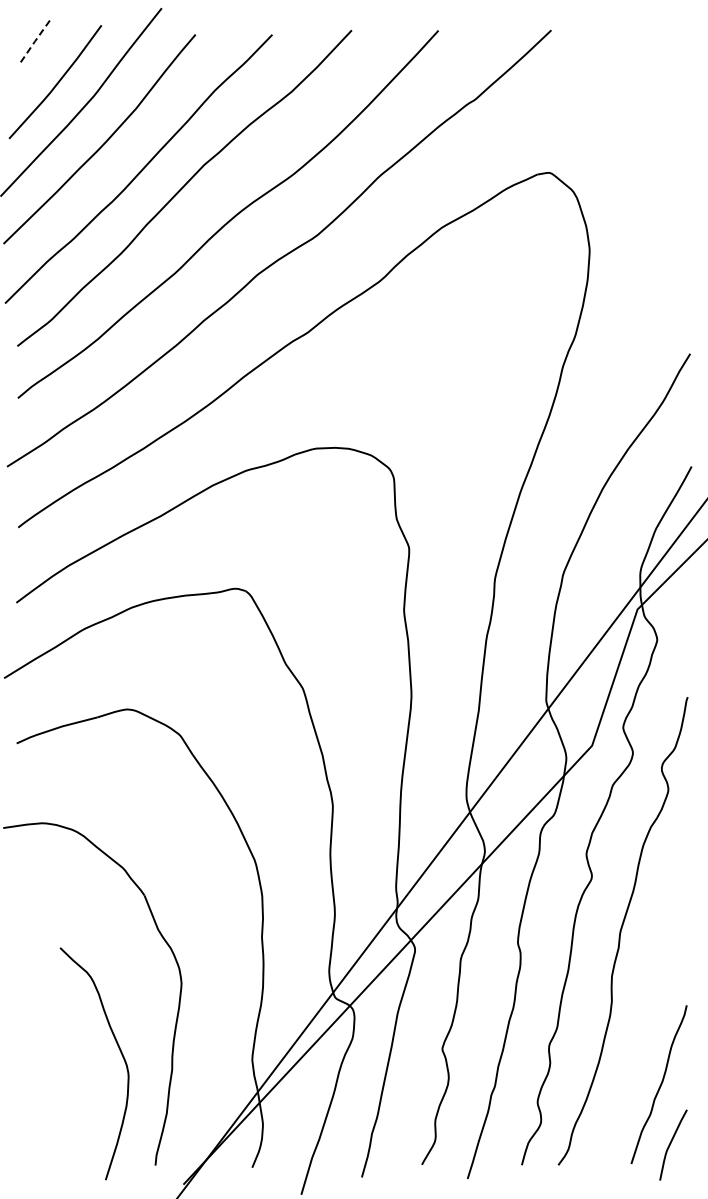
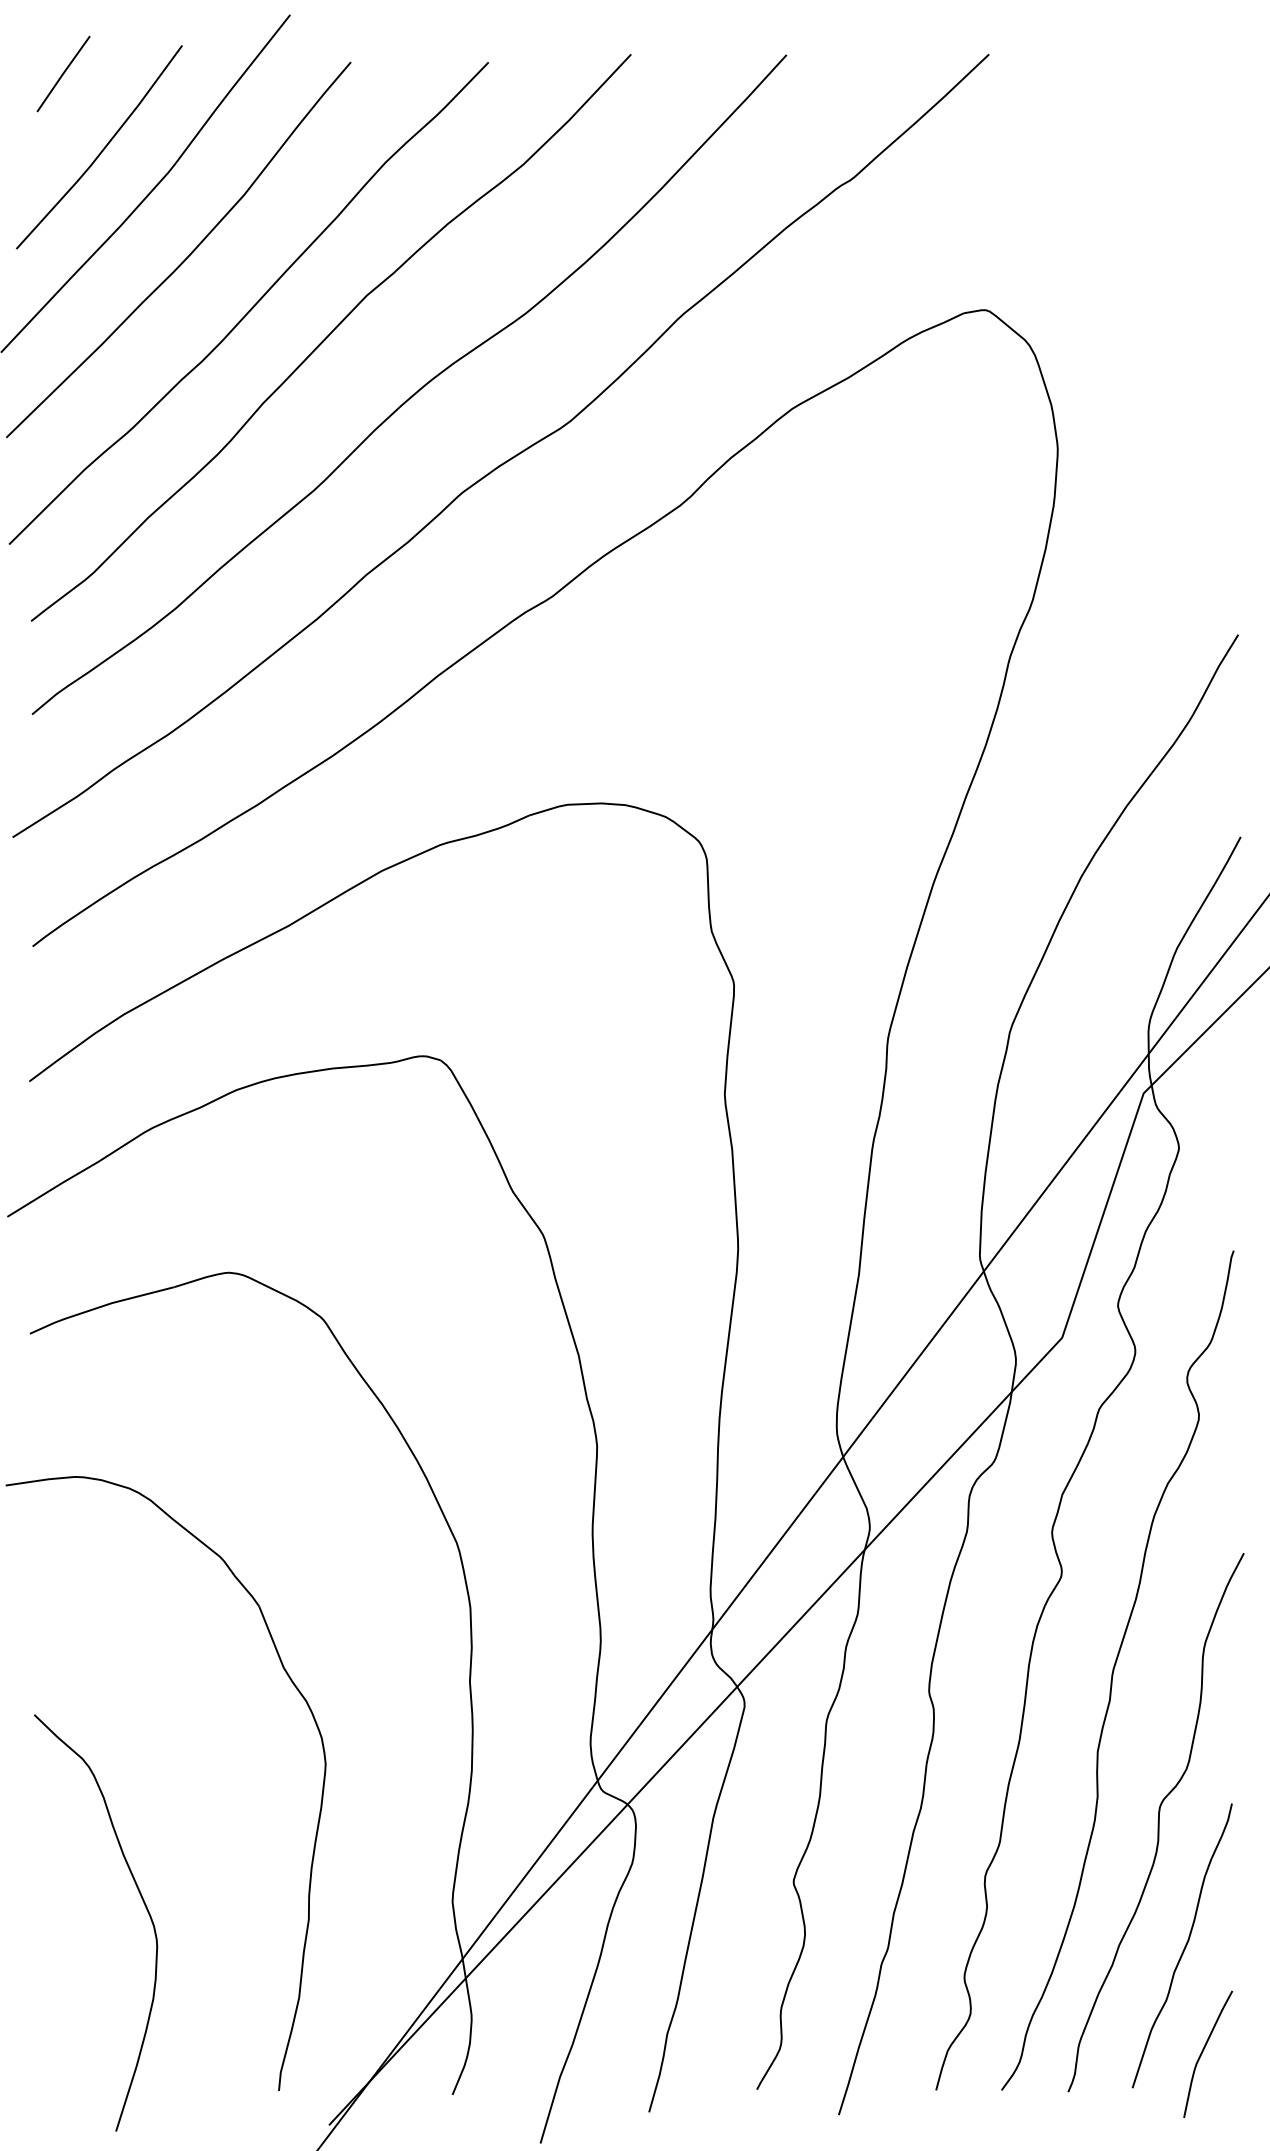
line: (35, 41) -> (63, 74), dashed -> solid
curve: (645, 1015) -> (1157, 1821), added
curve: (120, 1053) -> (142, 1904), moved

